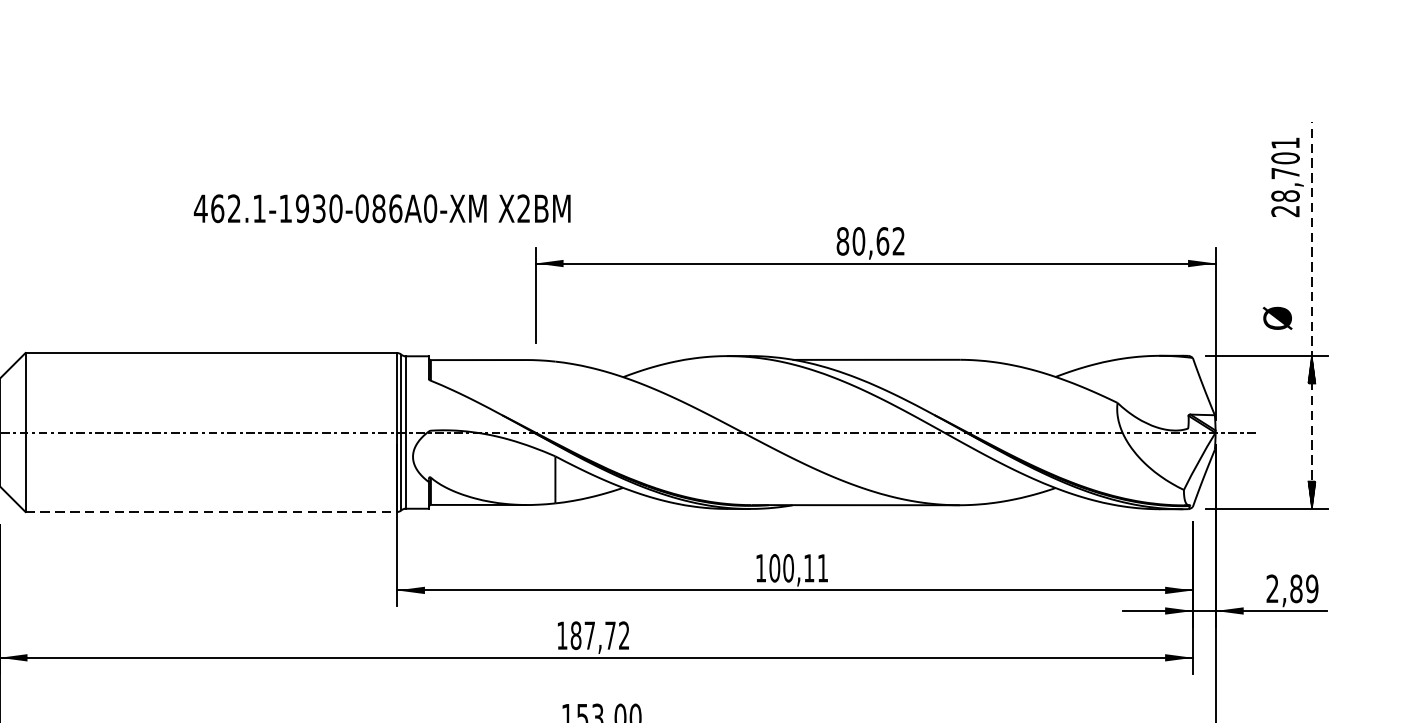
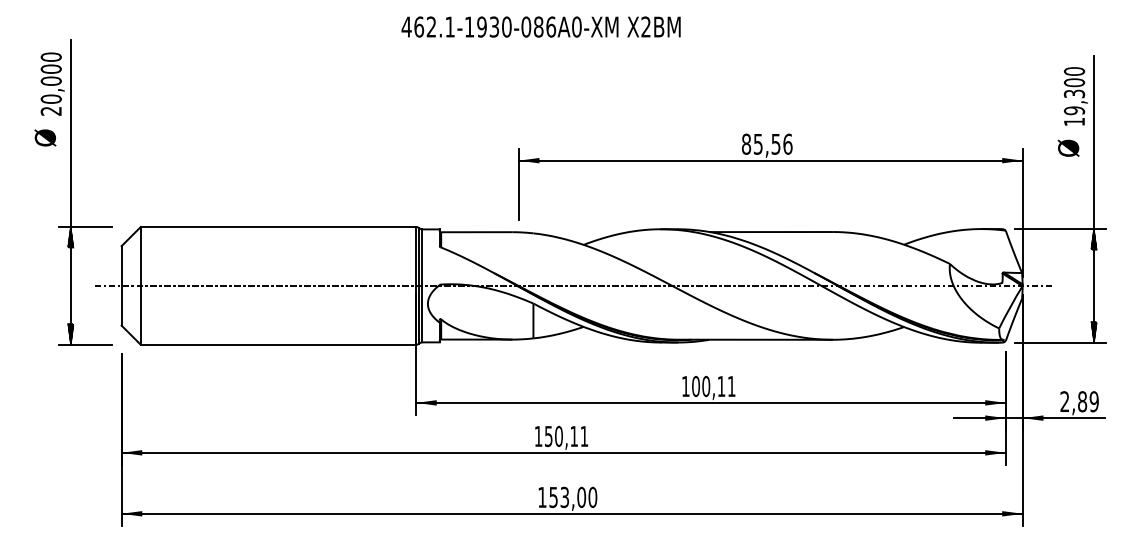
text: (1285, 176) -> (1074, 96), 28,701 -> 19,300
text: (381, 207) -> (540, 26), moved
text: (878, 240) -> (772, 143), 80,62 -> 85,56
line: (1312, 315) -> (1094, 199), dashed -> solid
text: (1277, 317) -> (1068, 147), moved
line: (211, 511) -> (278, 344), dashed -> solid
text: (600, 635) -> (566, 436), 187,72 -> 150,11

